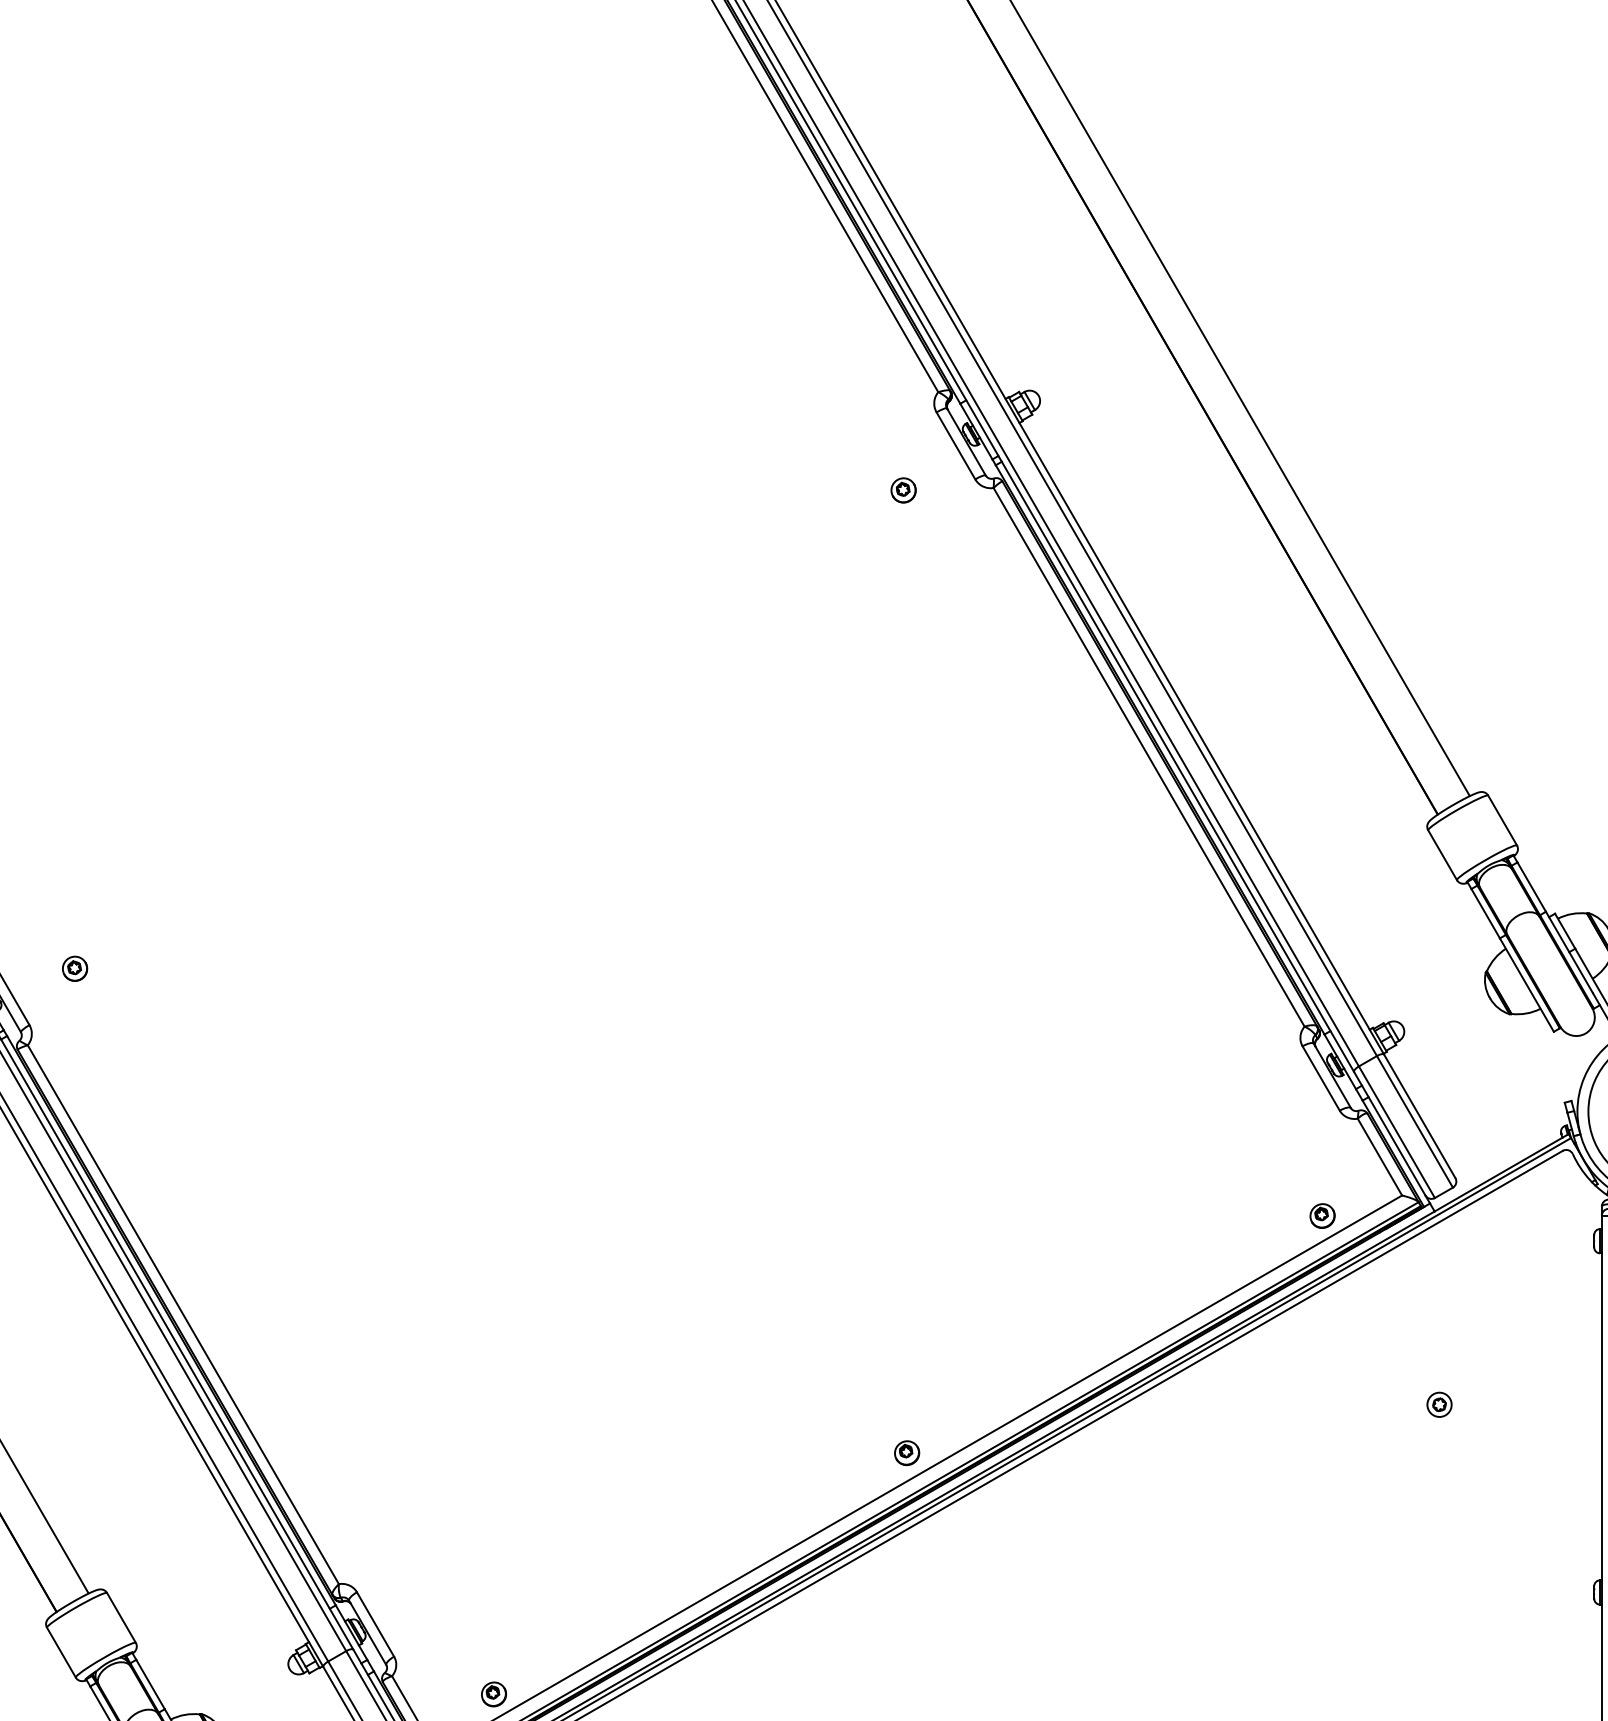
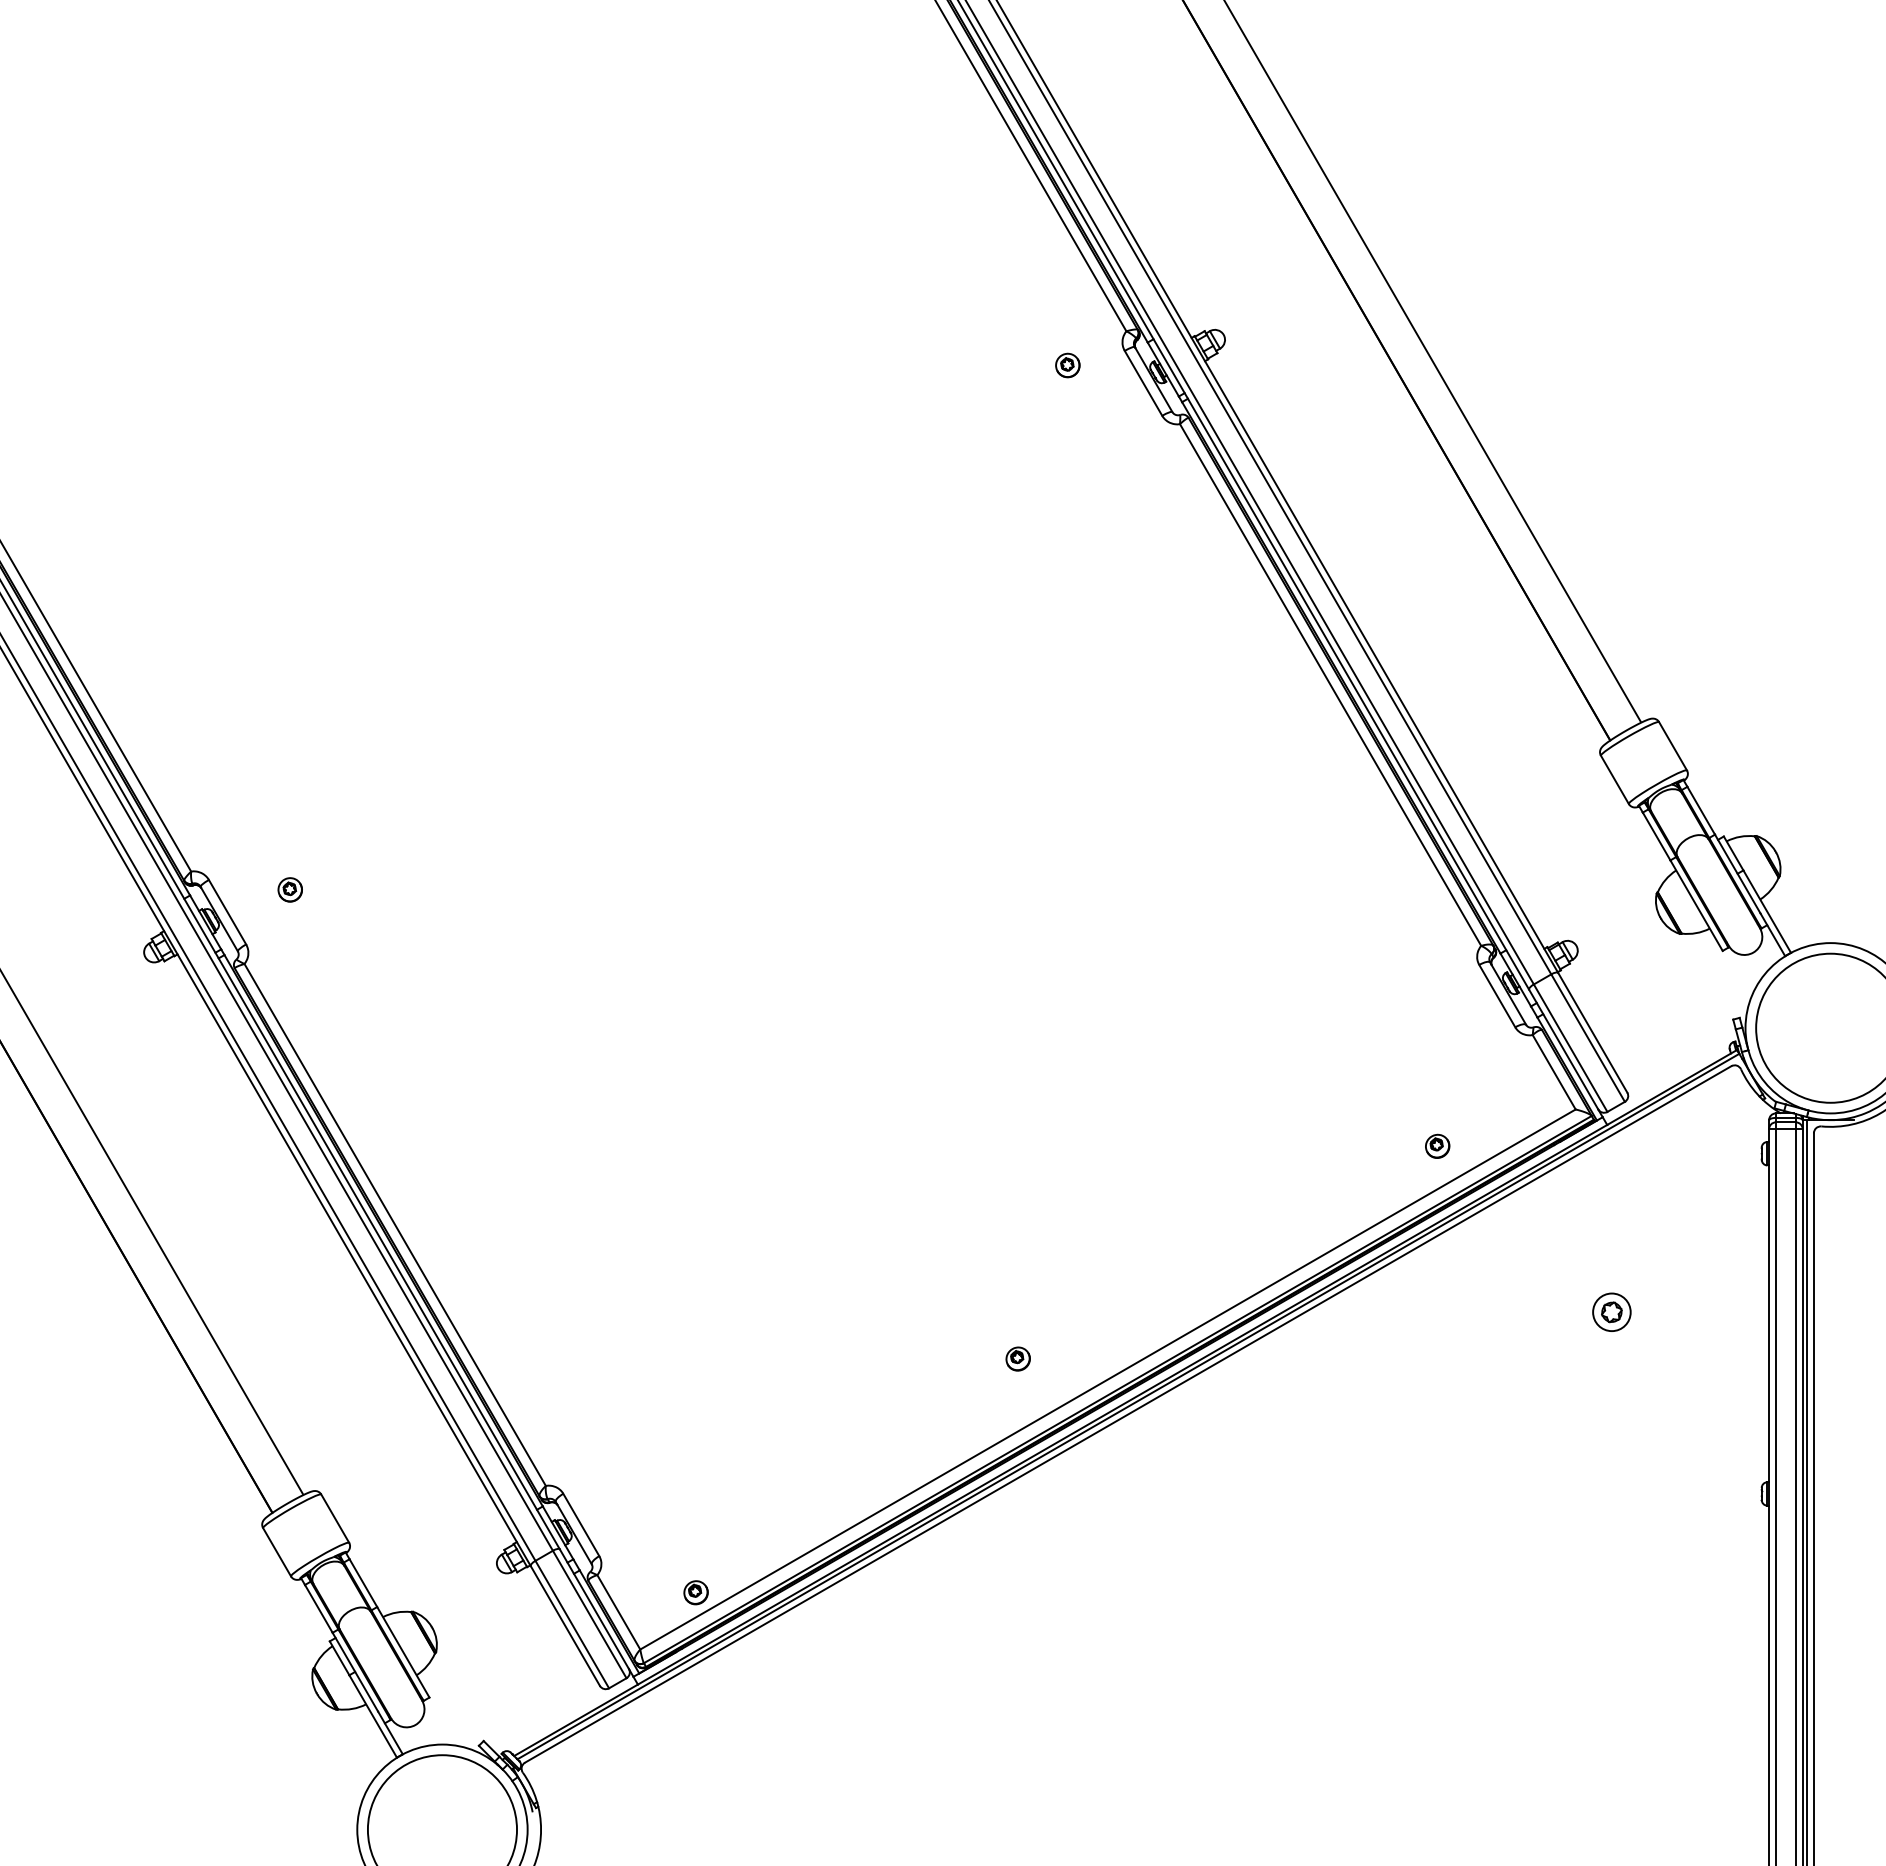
part: (903, 490) -> (1067, 365), moved
part: (1322, 1215) -> (1437, 1145), moved
part: (1439, 1404) -> (1611, 1311), size x1.6
part: (906, 1452) -> (1017, 1358), moved

